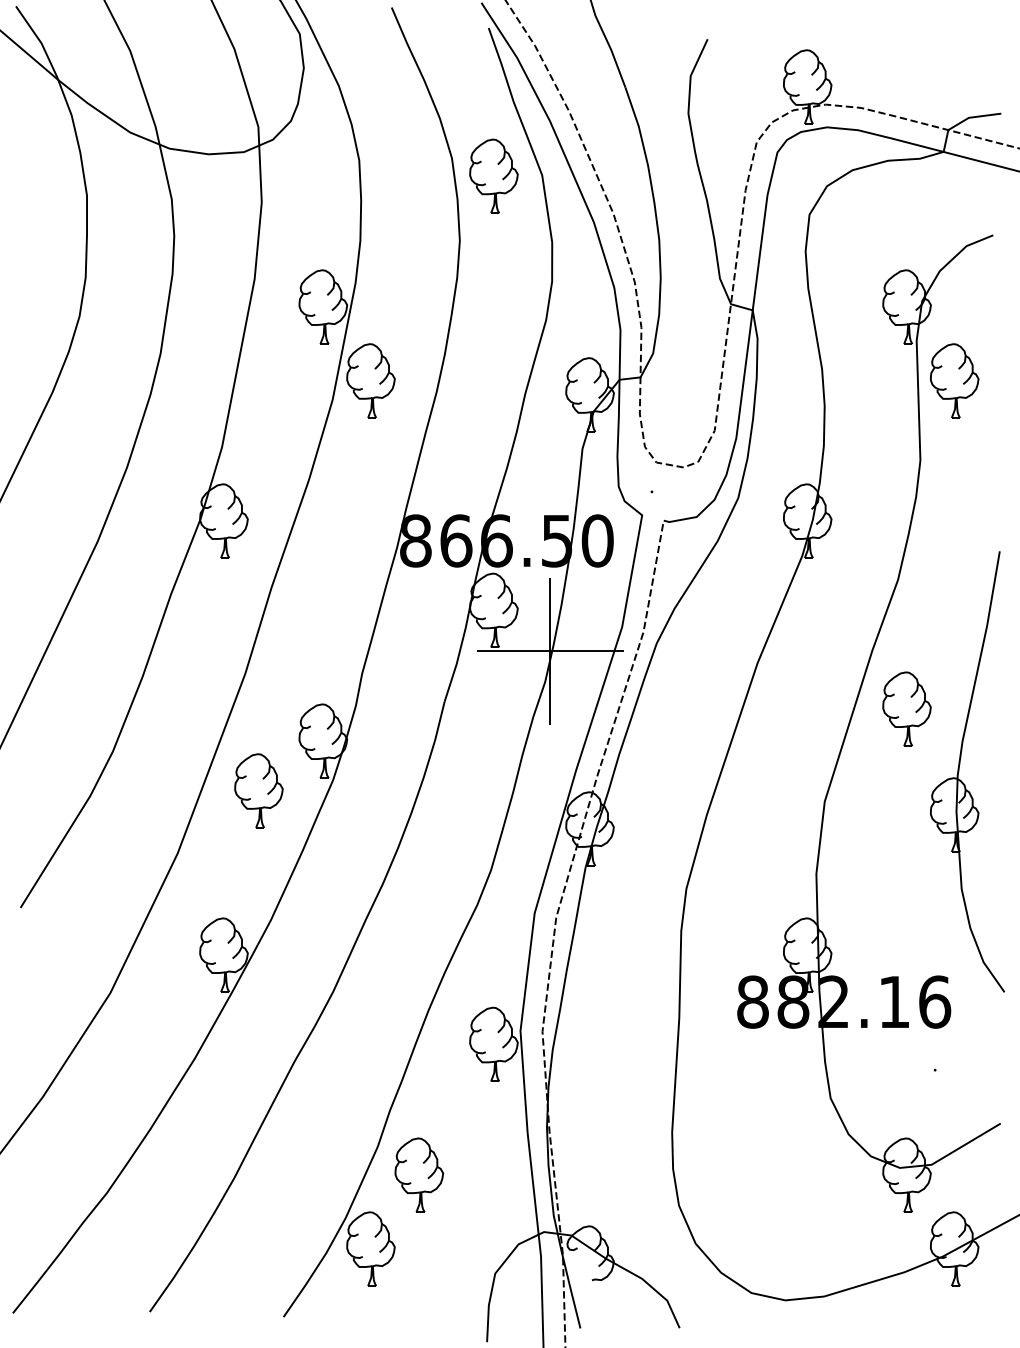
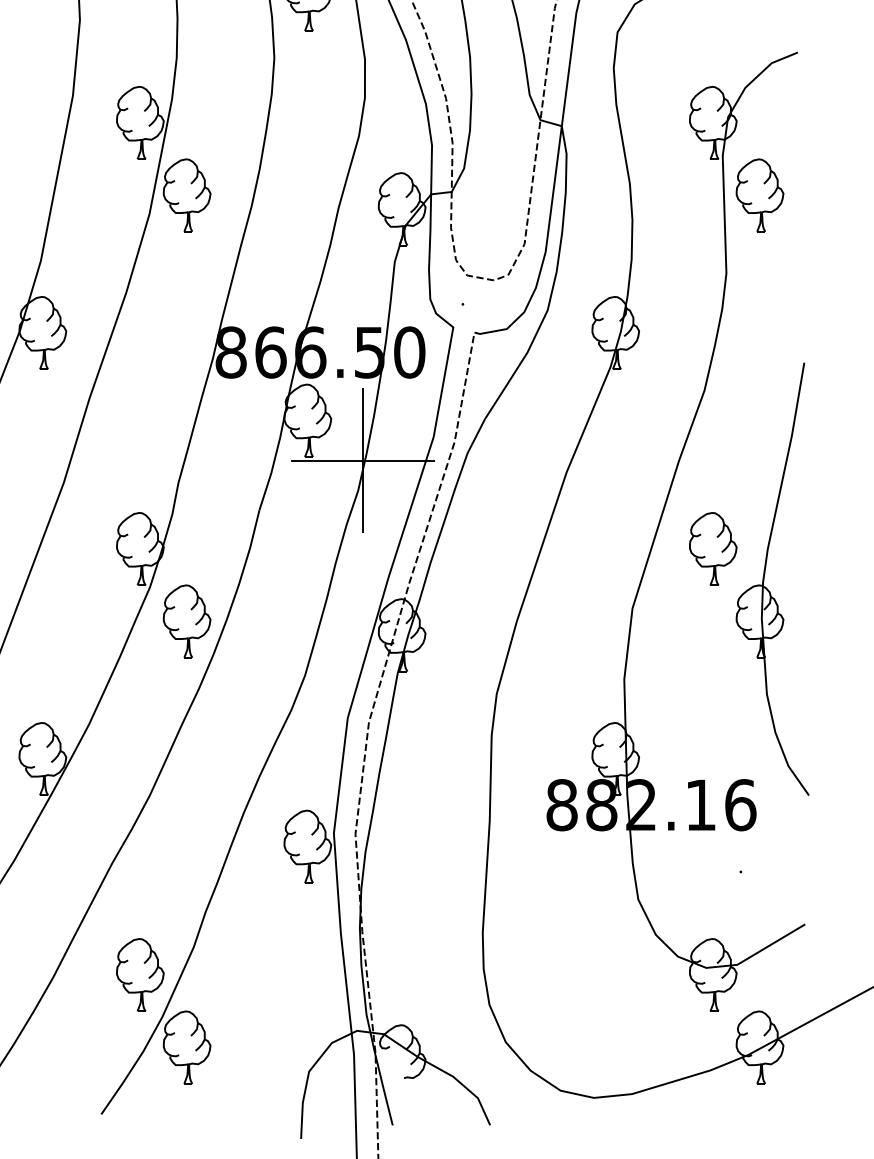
part: (906, 708) -> (712, 548), moved
part: (258, 790) -> (186, 621), moved
part: (419, 1174) -> (140, 974), moved

